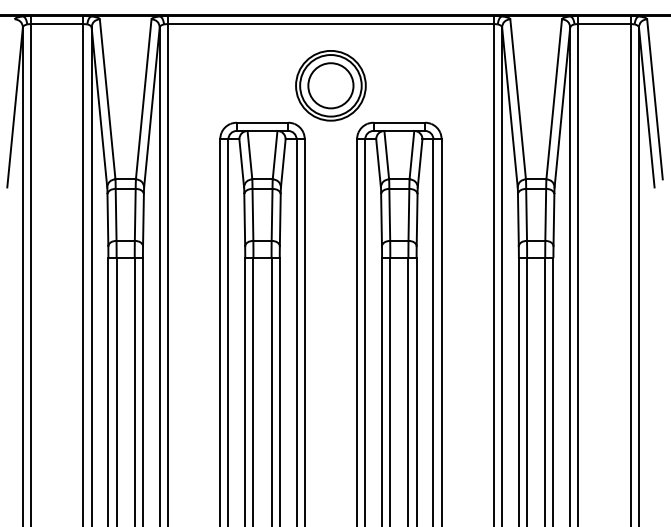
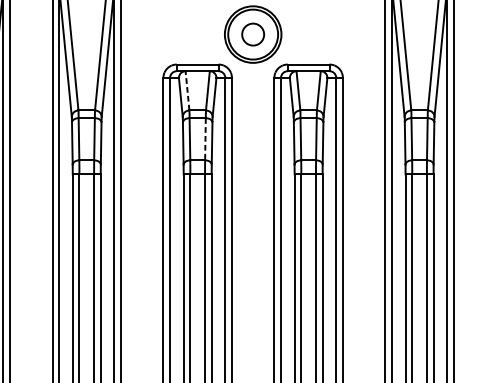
circle: (330, 85) -> (252, 34), size x0.6
line: (249, 154) -> (187, 90), solid -> dashed
line: (272, 215) -> (205, 139), solid -> dashed

